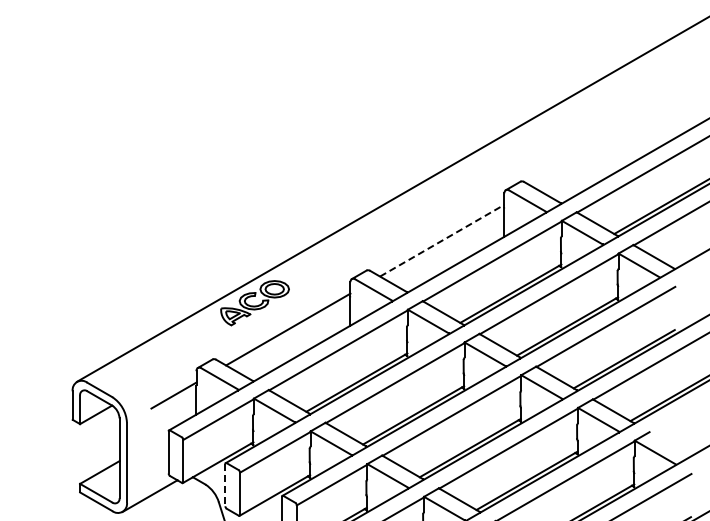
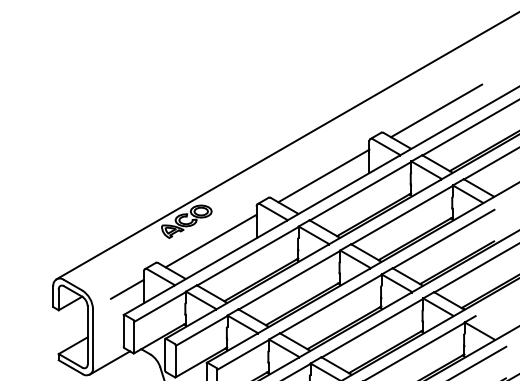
line: (596, 151) -> (436, 110), added
line: (442, 240) -> (324, 175), dashed -> solid
line: (225, 485) -> (165, 355), dashed -> solid

